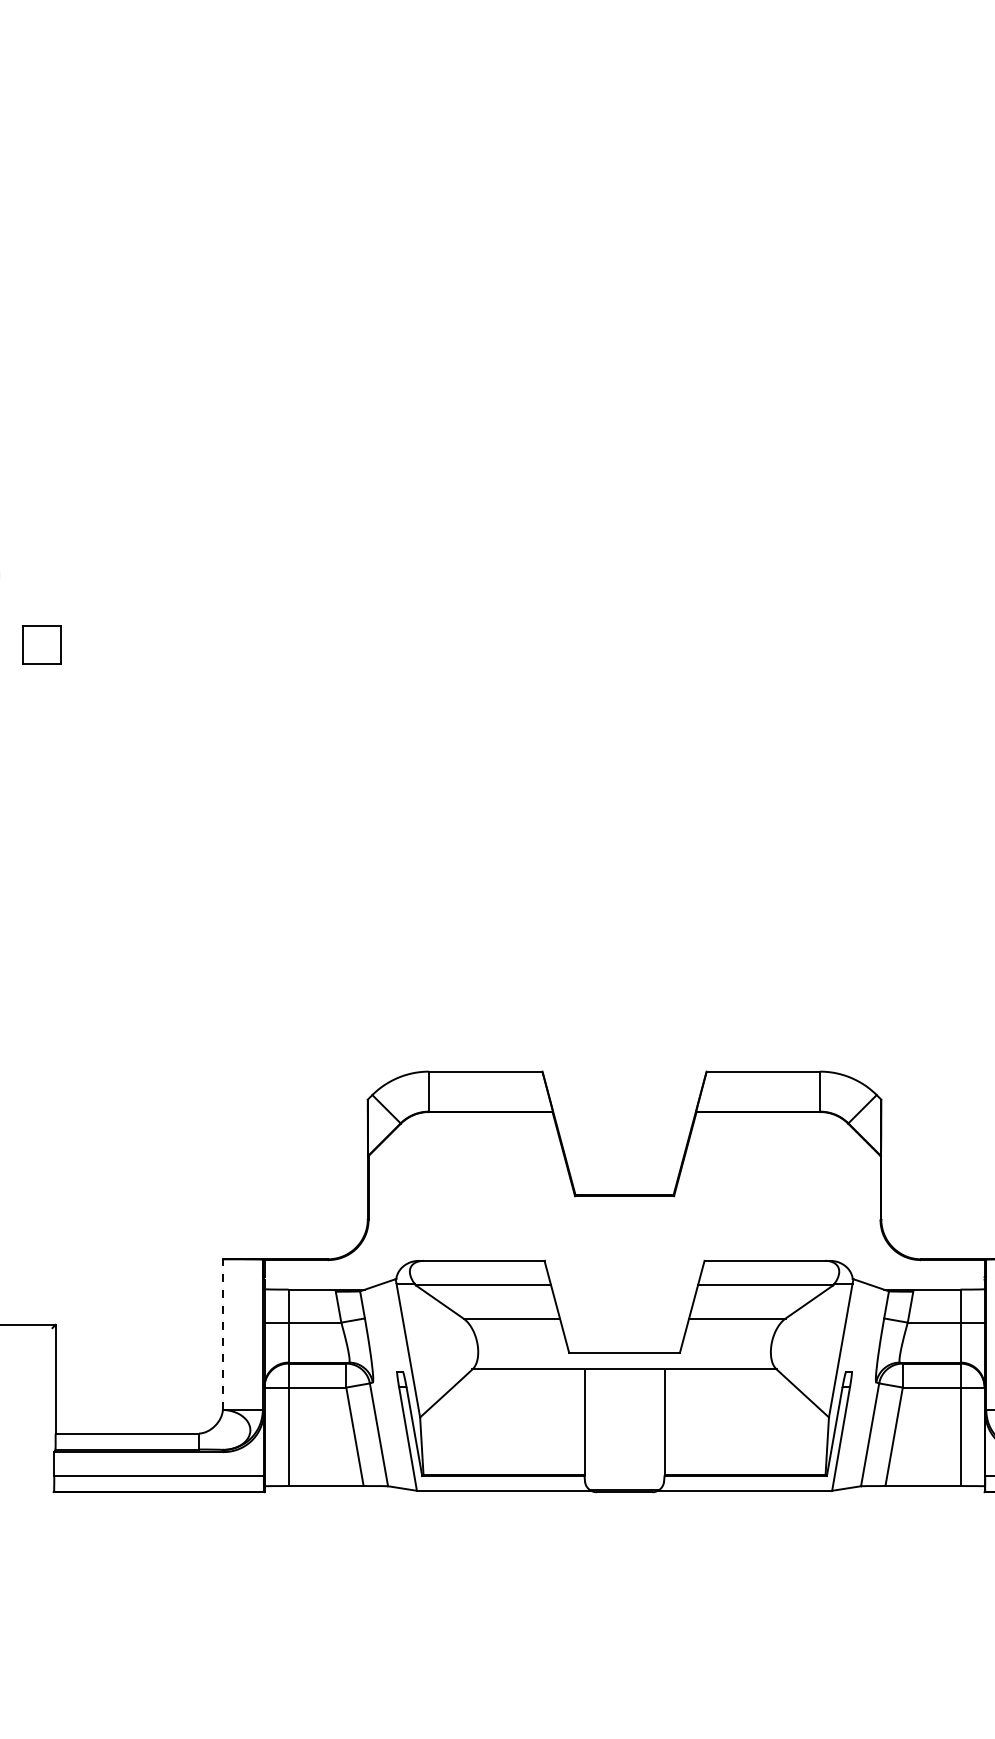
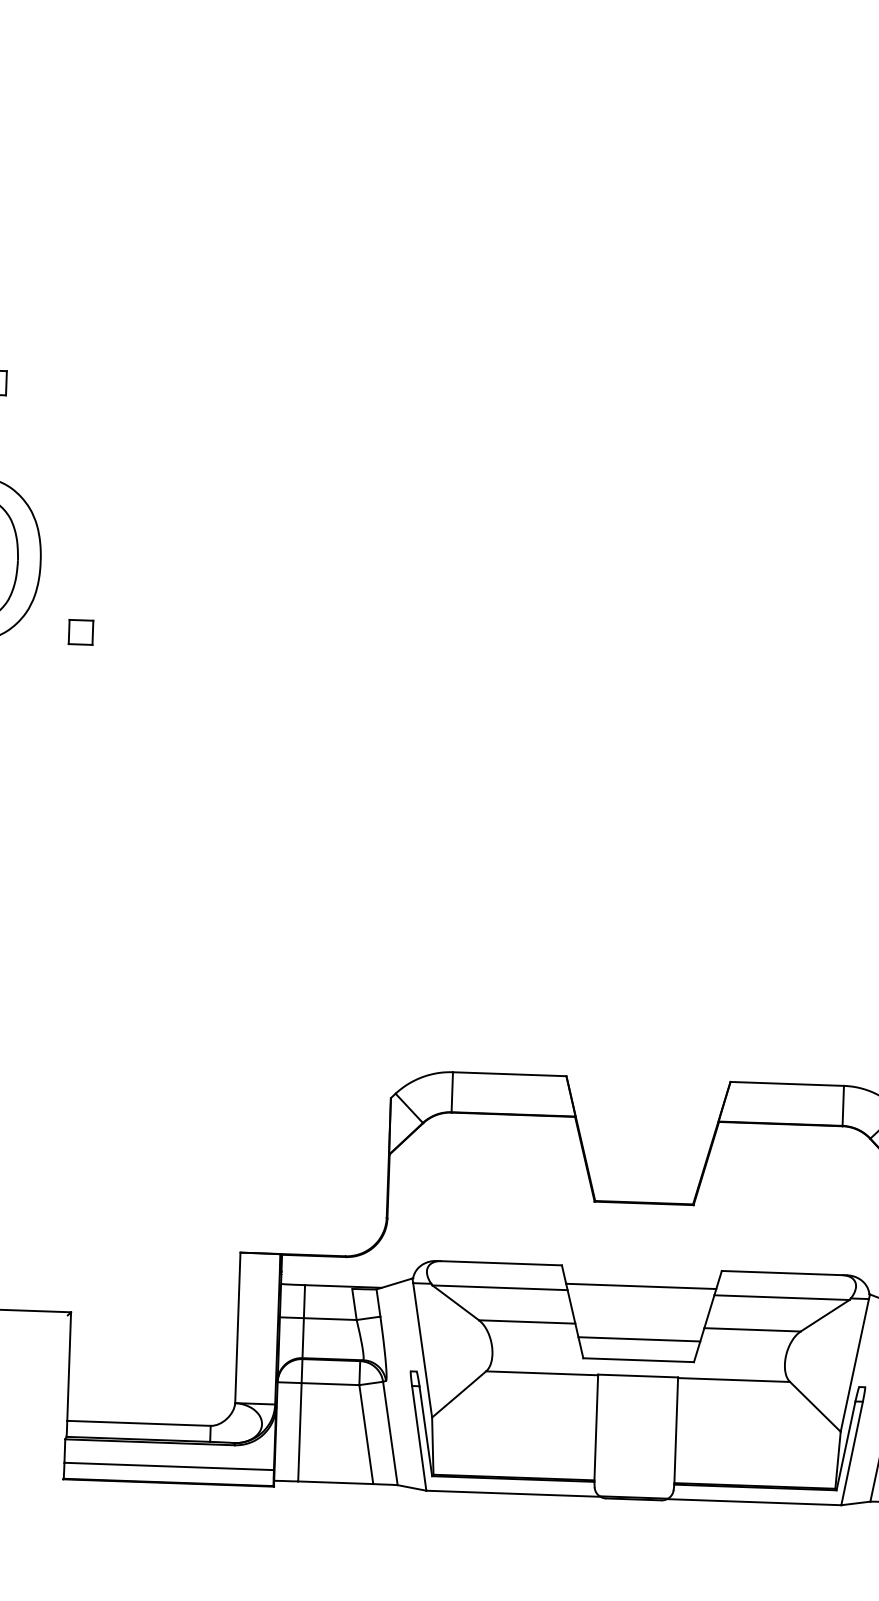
part: (41, 644) -> (80, 631), size x0.62
line: (624, 1279) -> (641, 1286), added
line: (624, 1332) -> (639, 1339), added
line: (222, 1334) -> (237, 1327), dashed -> solid

